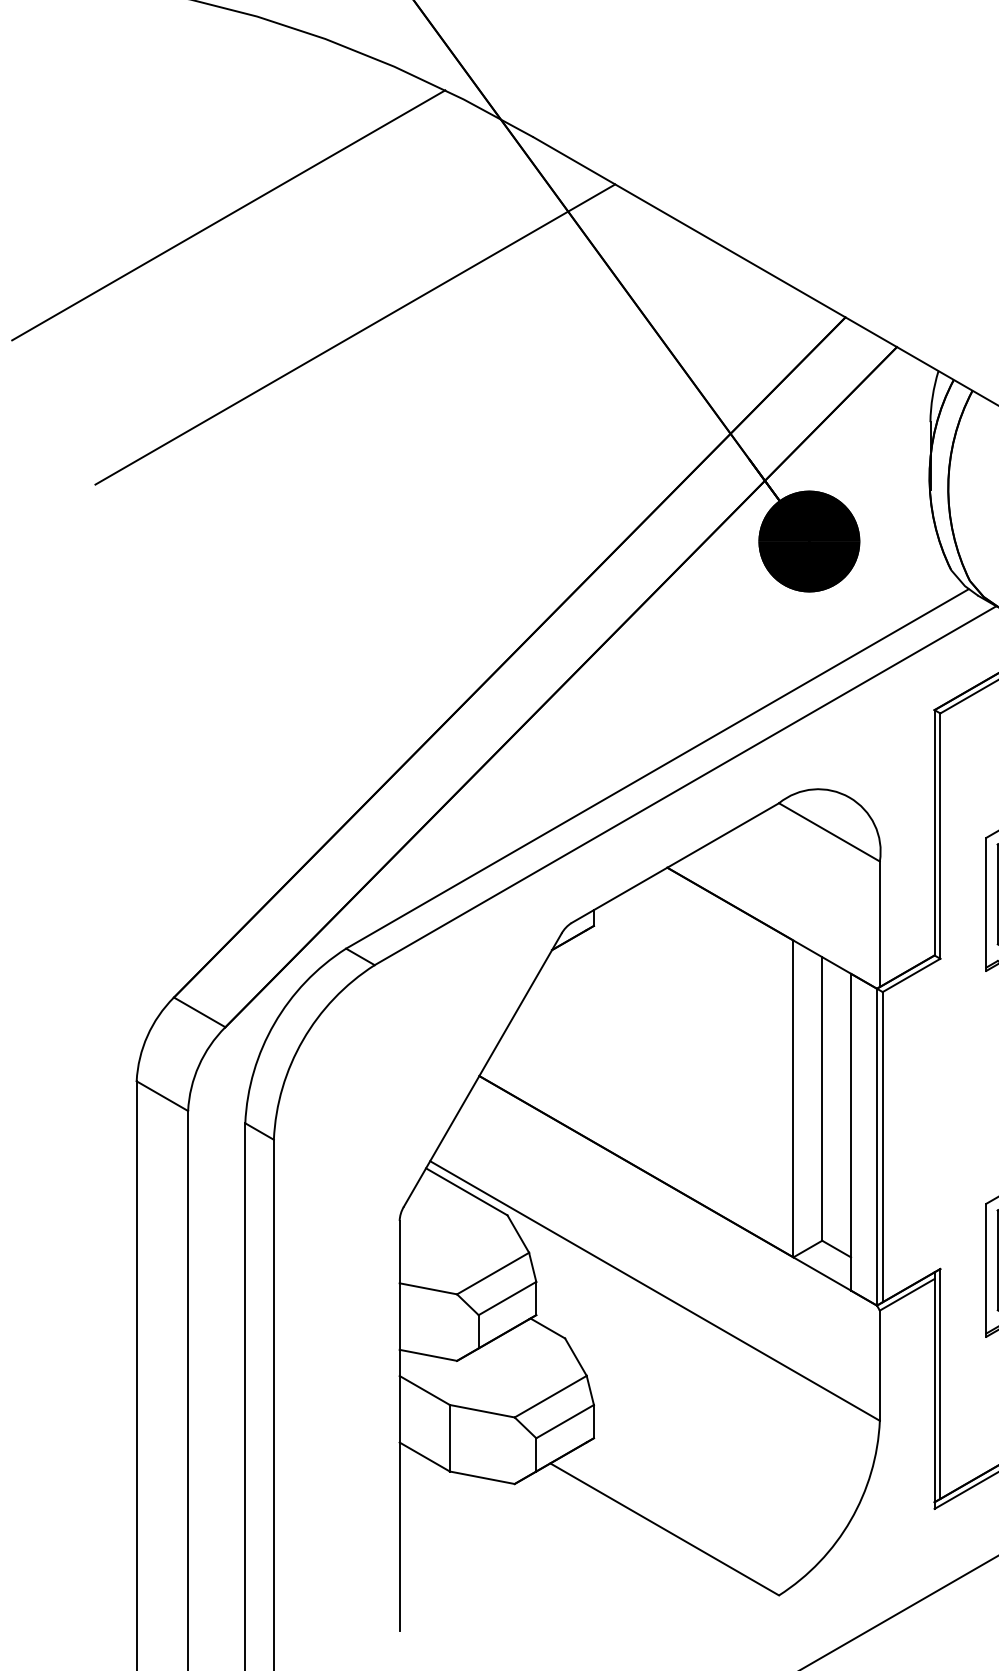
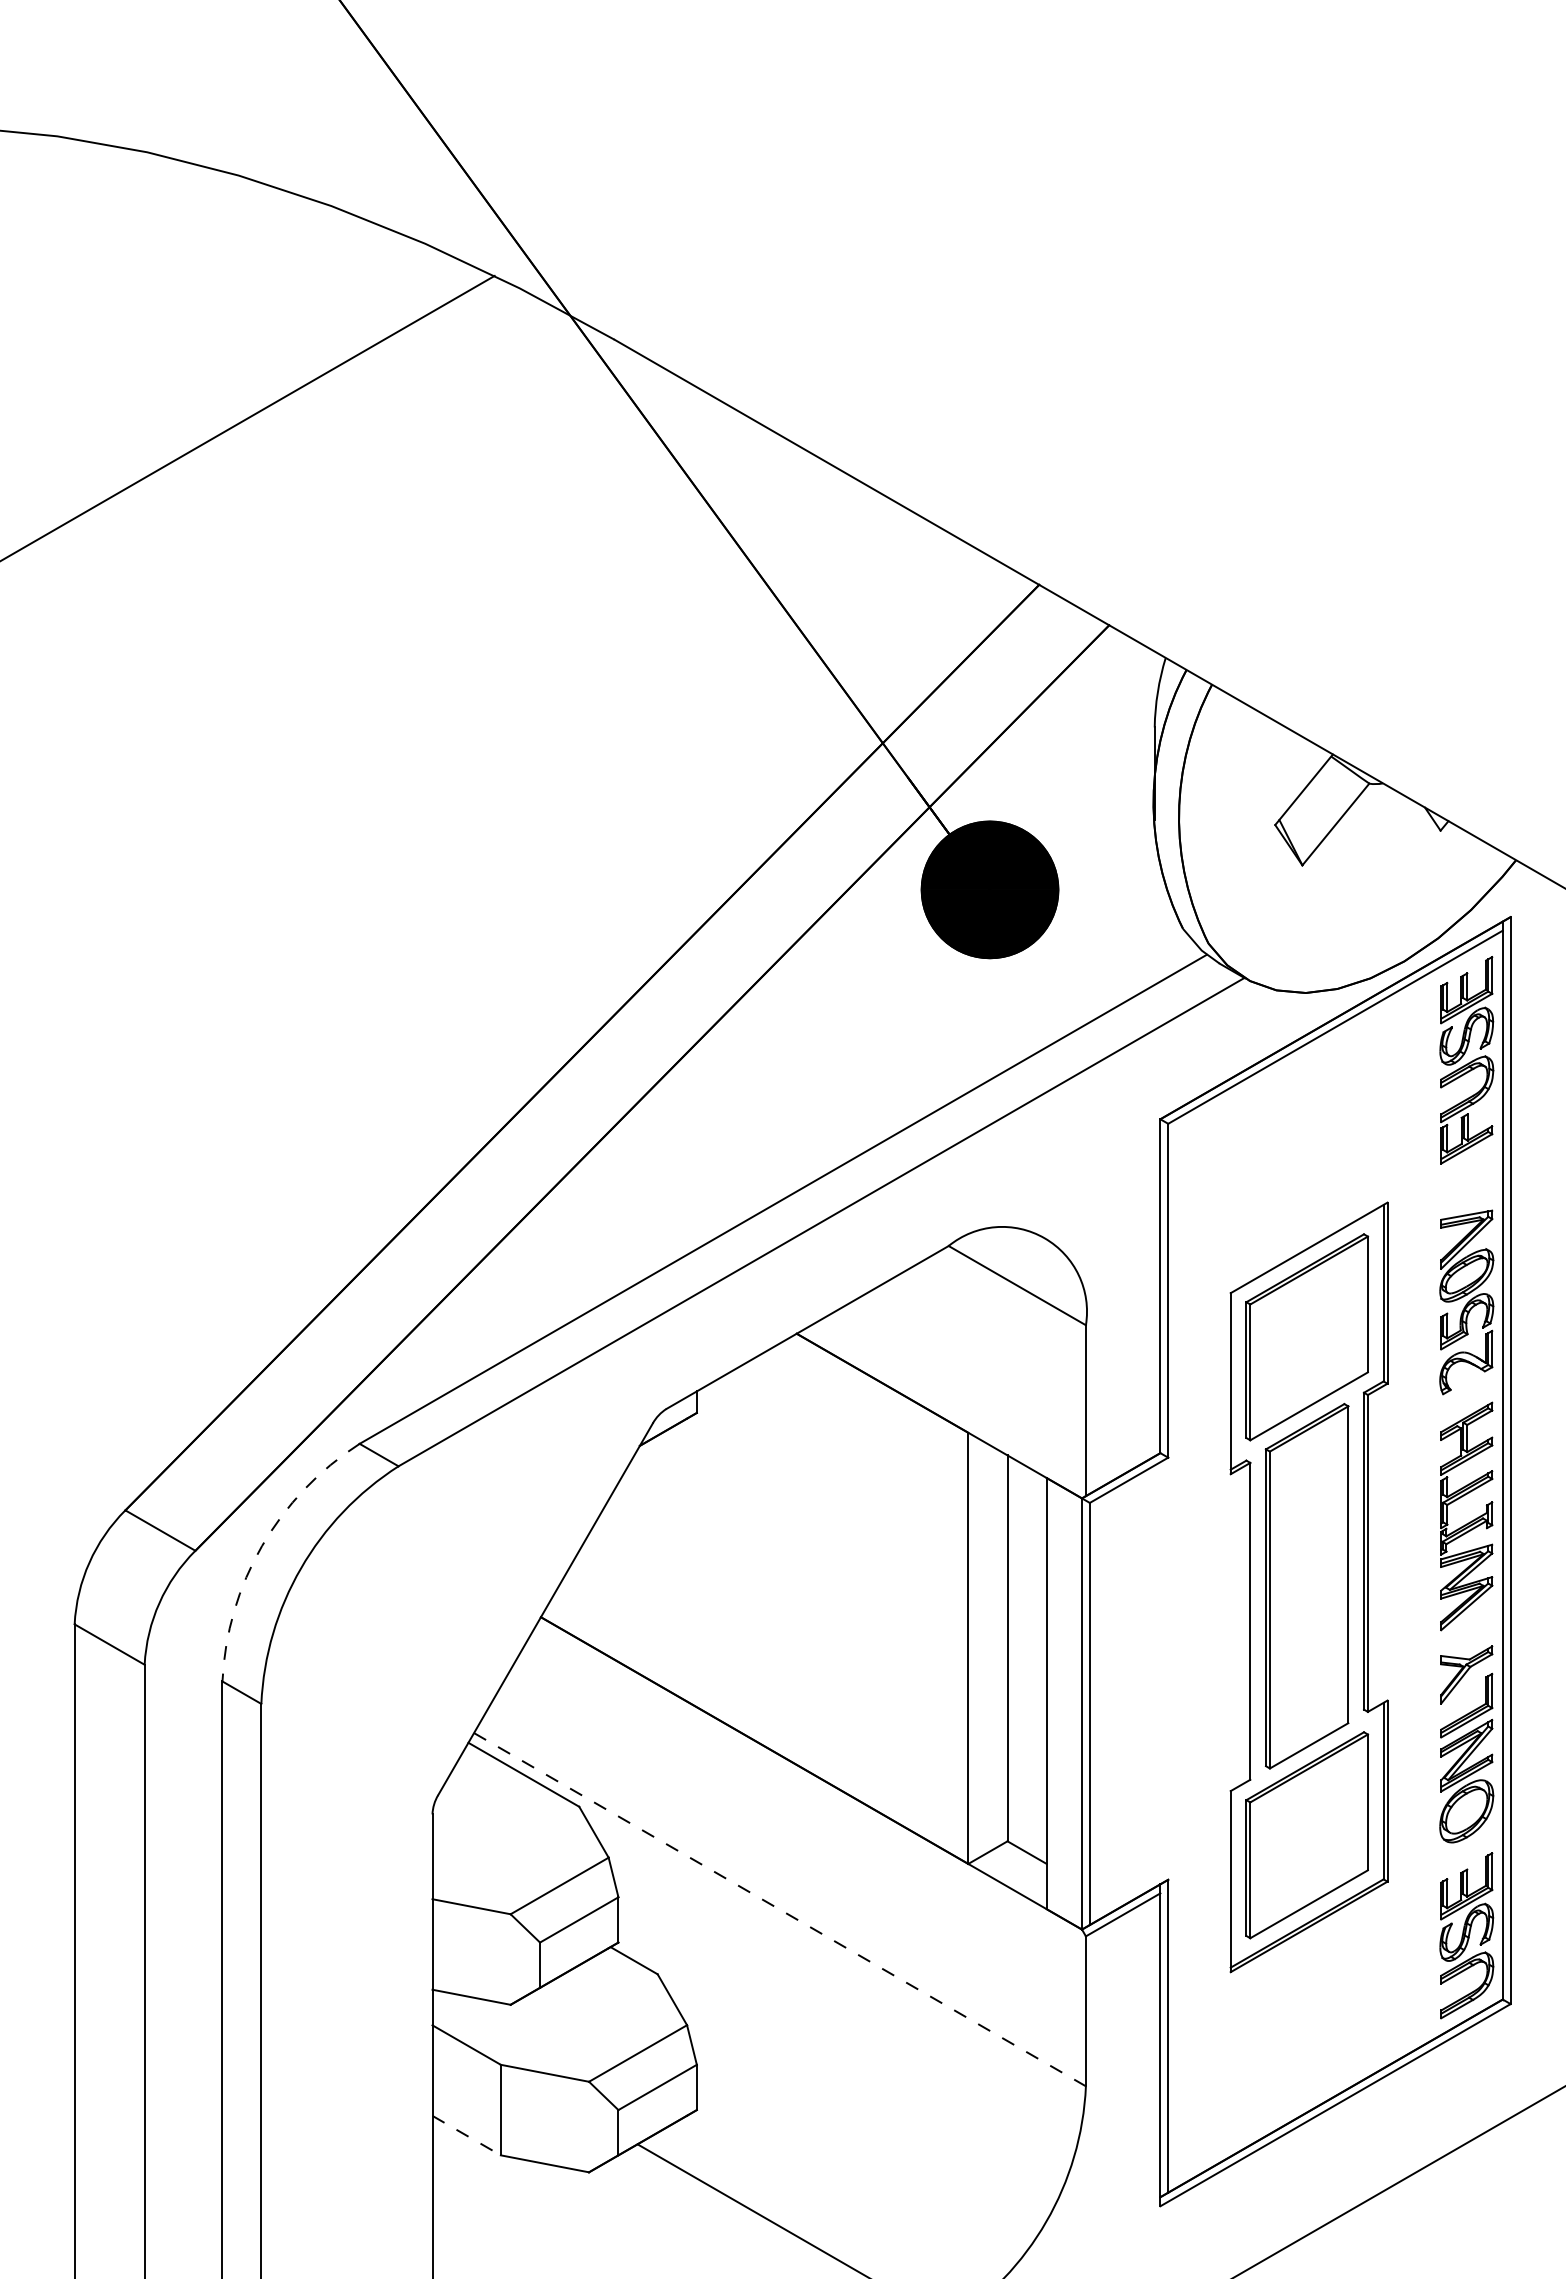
line: (354, 334) -> (371, 607), removed
arc: (274, 1023) -> (262, 1545), solid -> dashed
line: (655, 1290) -> (780, 1909), solid -> dashed
line: (425, 1456) -> (467, 2135), solid -> dashed

